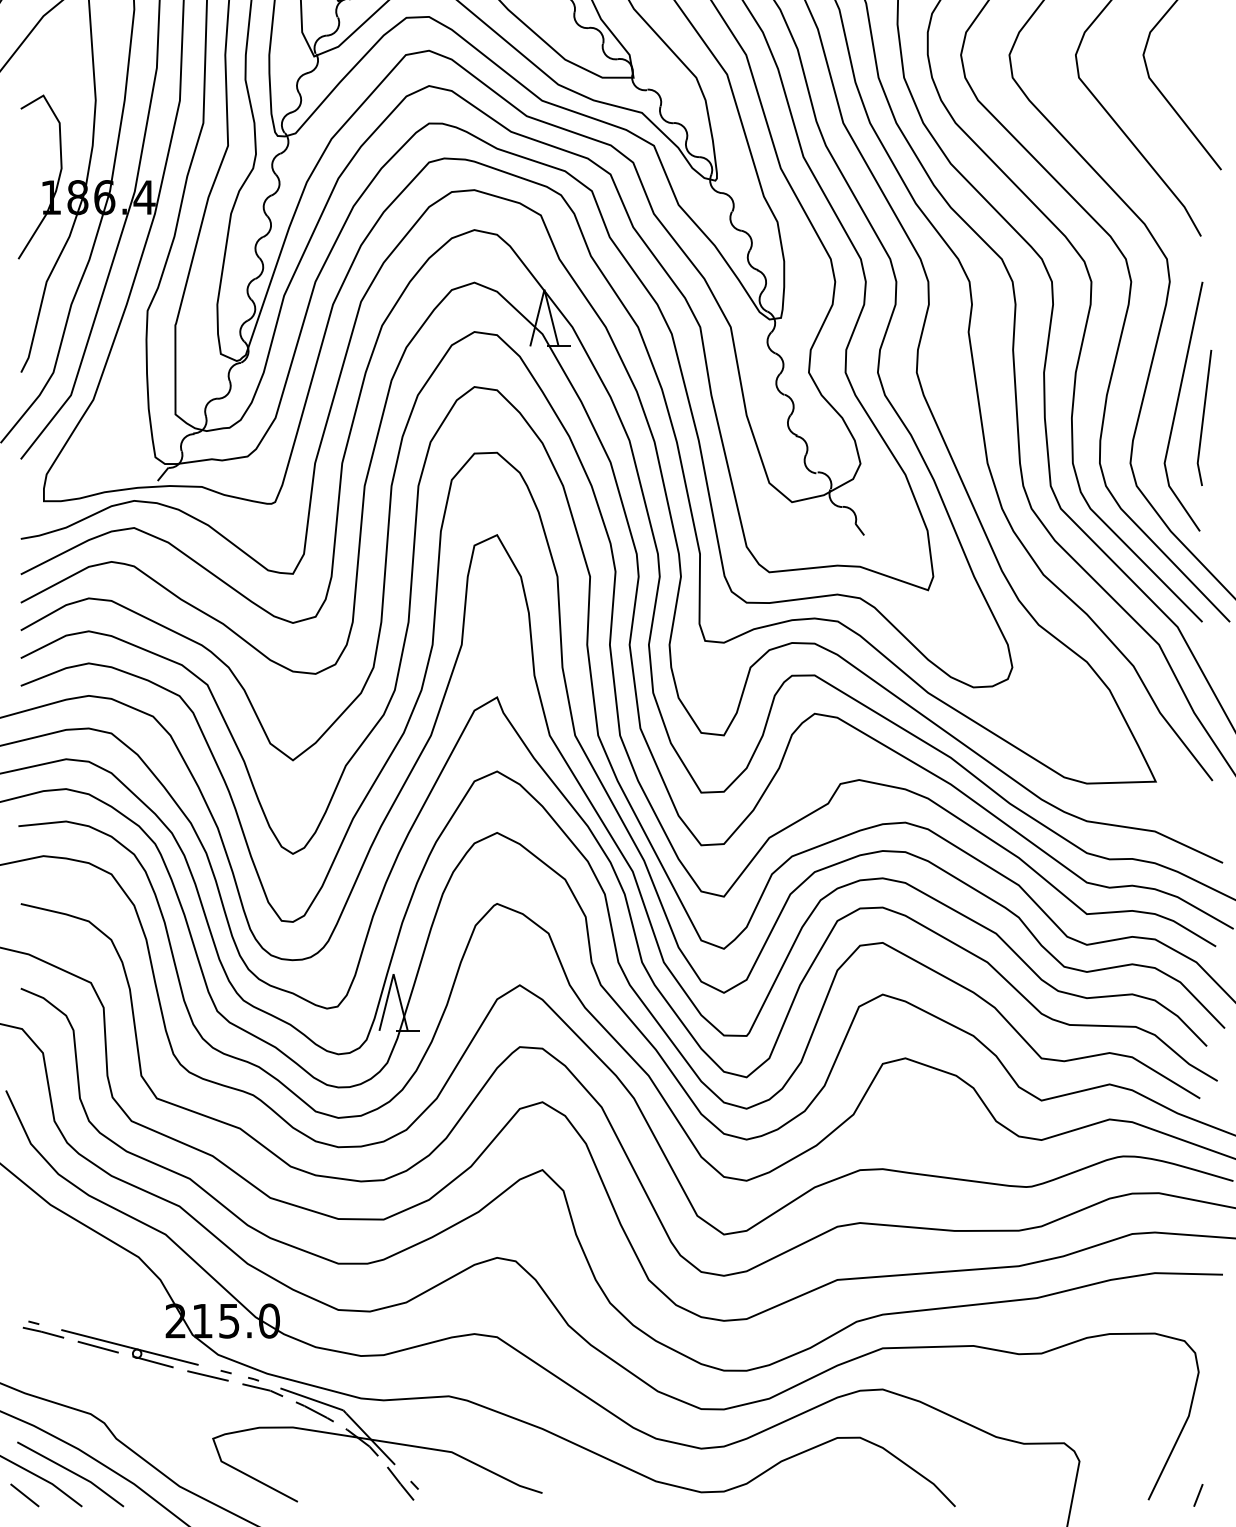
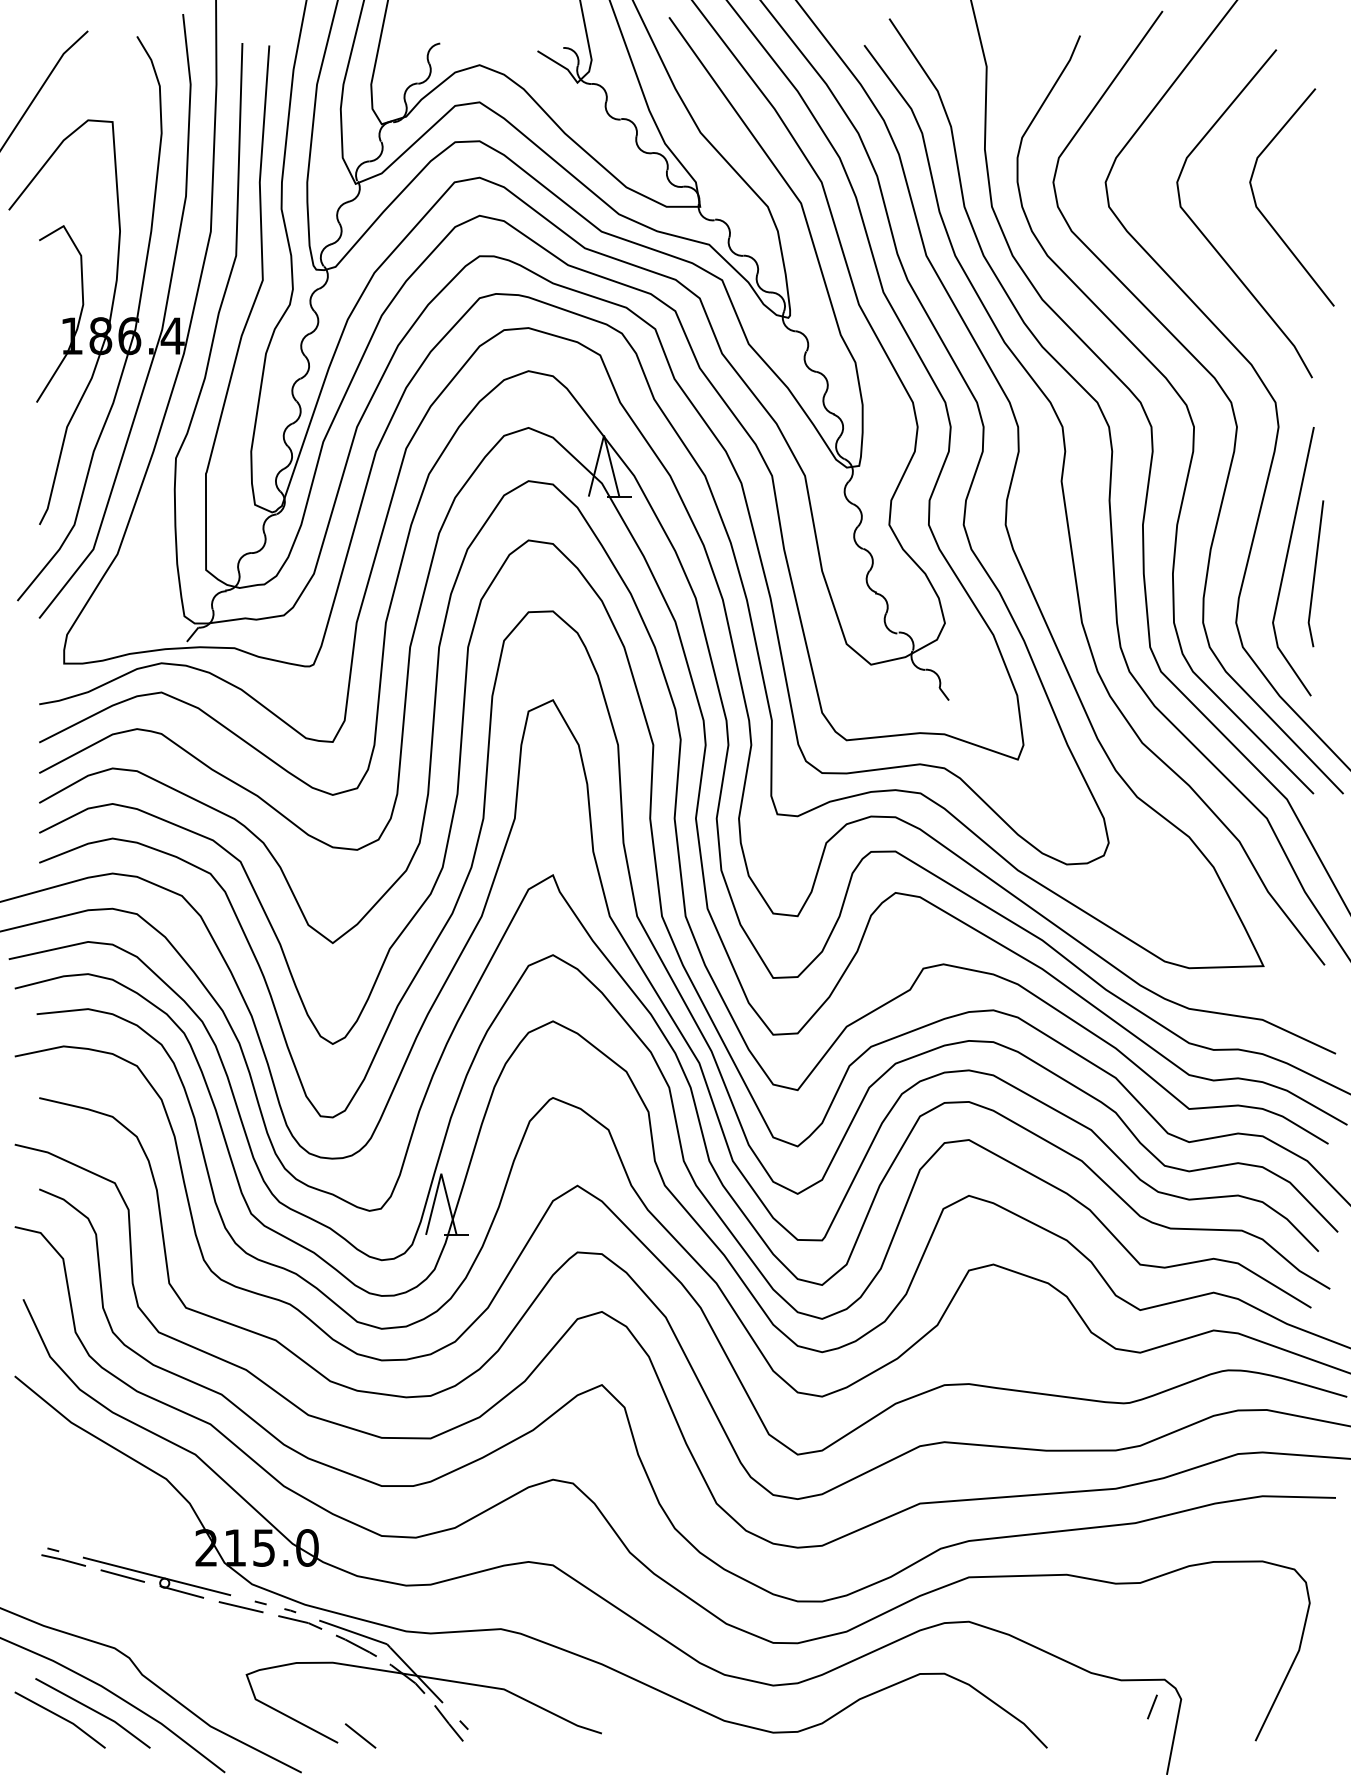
line: (24, 1494) -> (360, 1735), moved
line: (1198, 1494) -> (1152, 1706), moved

